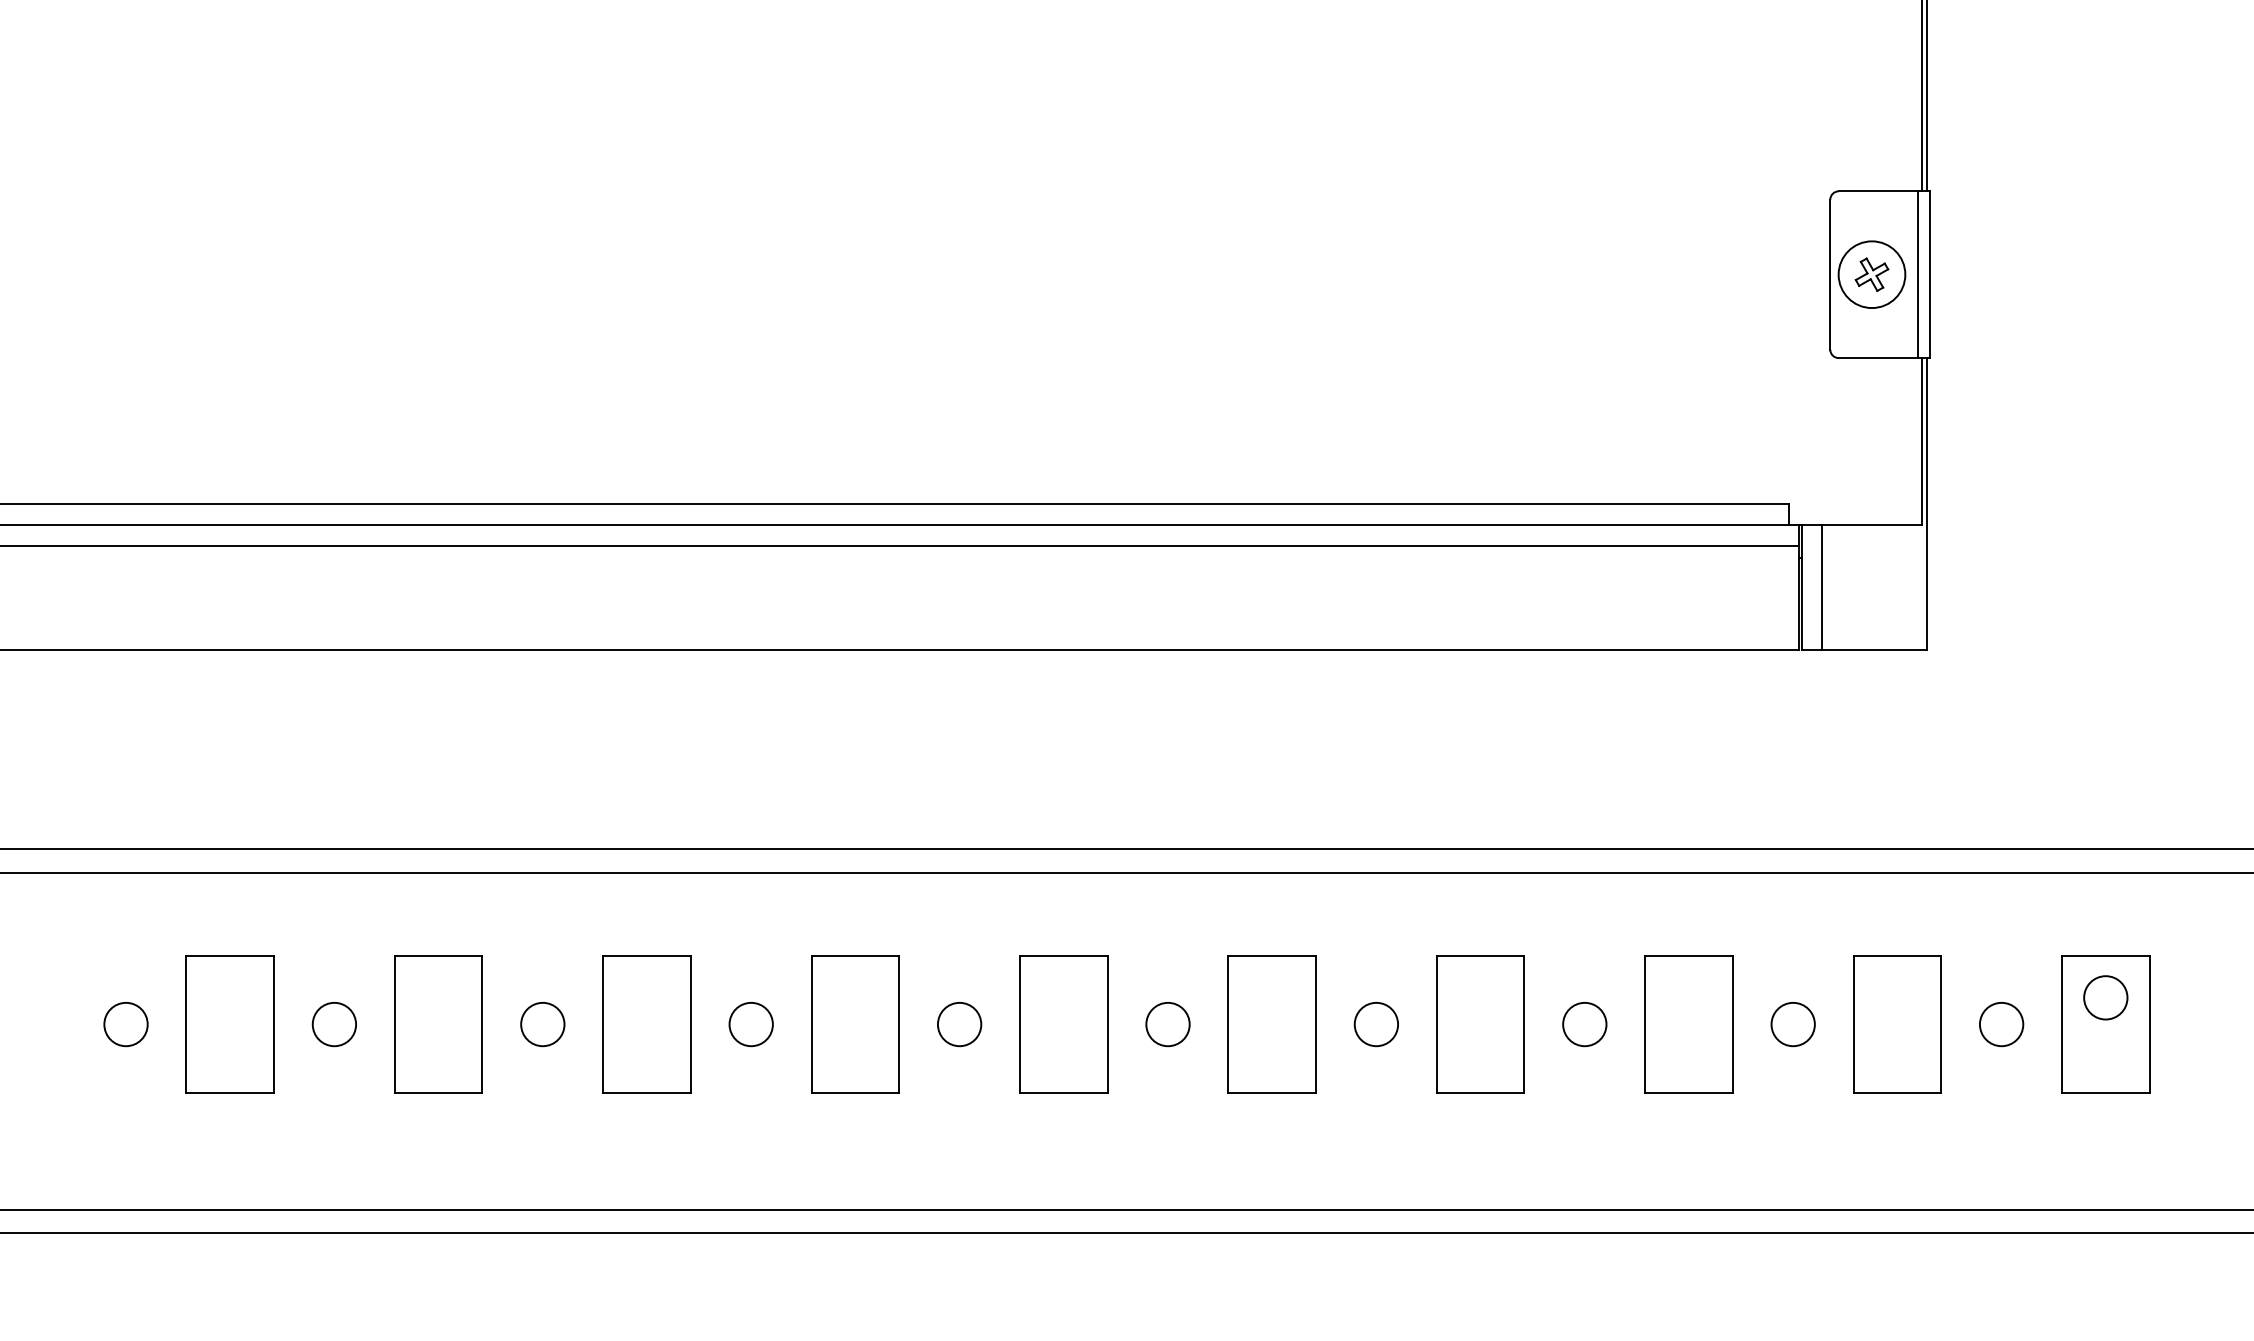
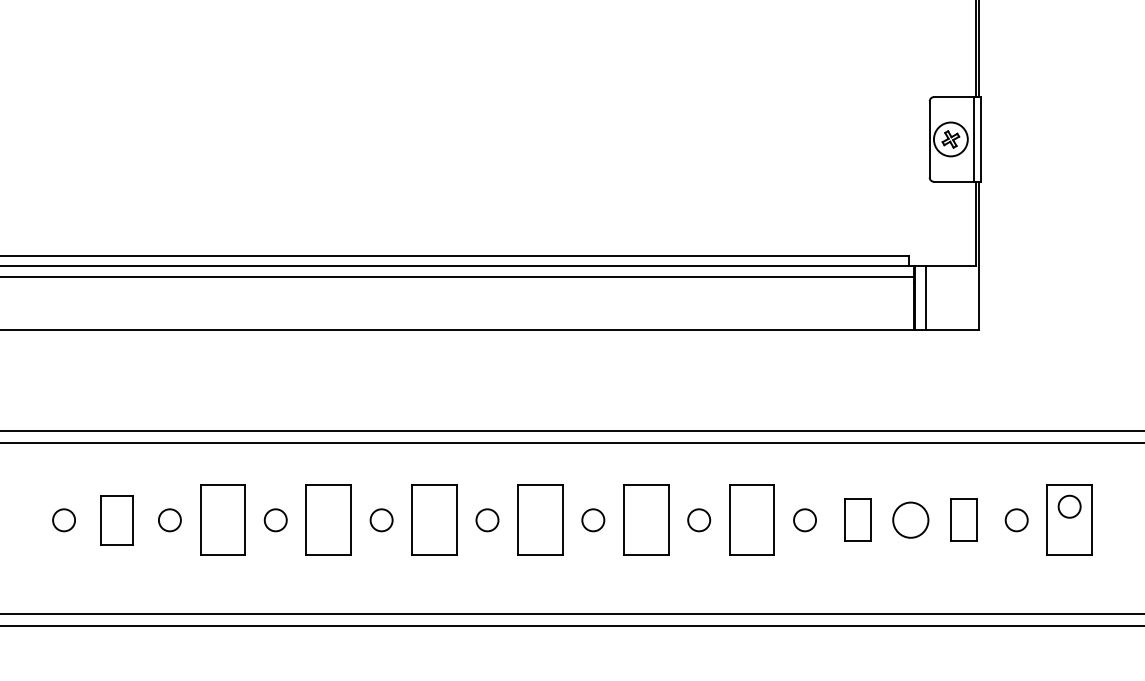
part: (229, 1022) -> (116, 519), size x0.7
part: (1688, 1022) -> (857, 519), size x0.6
part: (1896, 1022) -> (963, 519), size x0.6
circle: (1792, 1024) -> (910, 520), size x1.6

